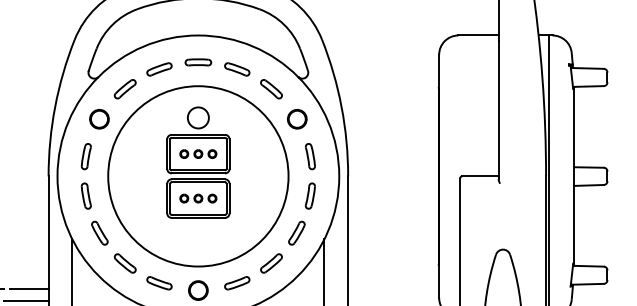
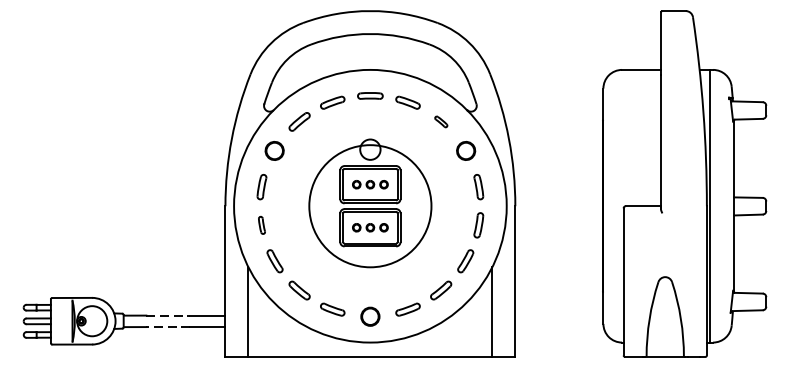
part: (271, 88) -> (441, 121), size x0.6
circle: (198, 175) -> (370, 205), size x0.7
part: (85, 196) -> (261, 225), size x0.7

